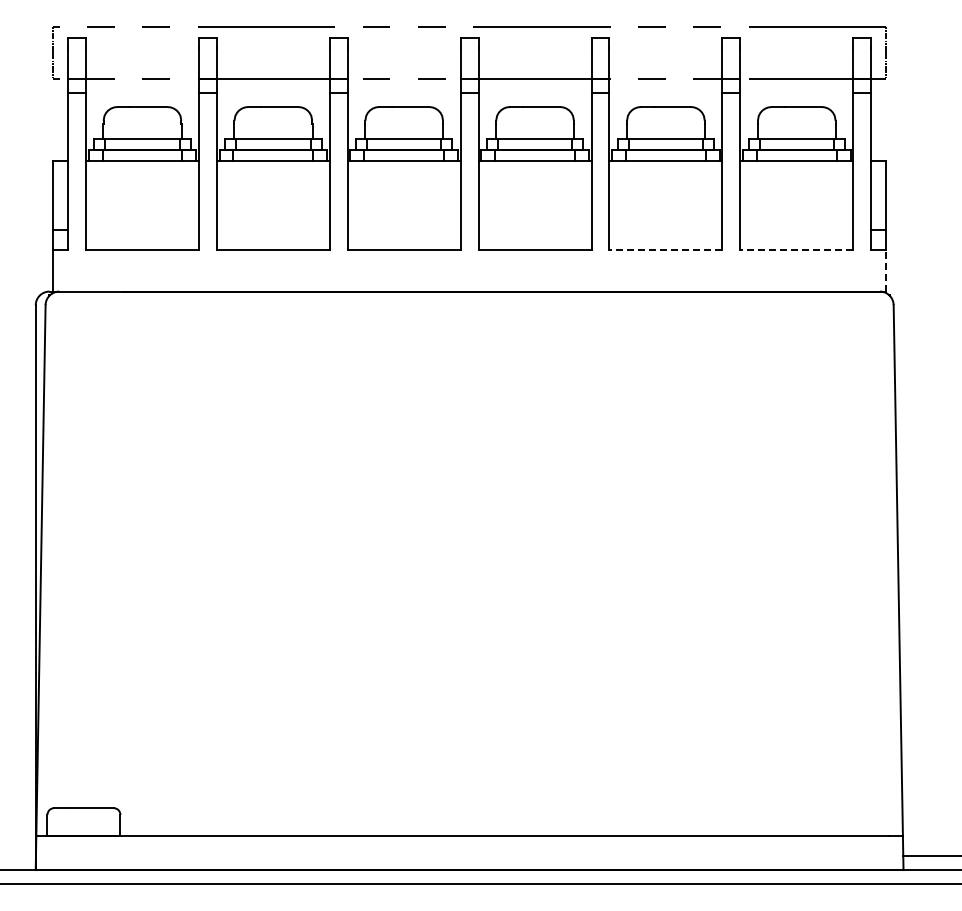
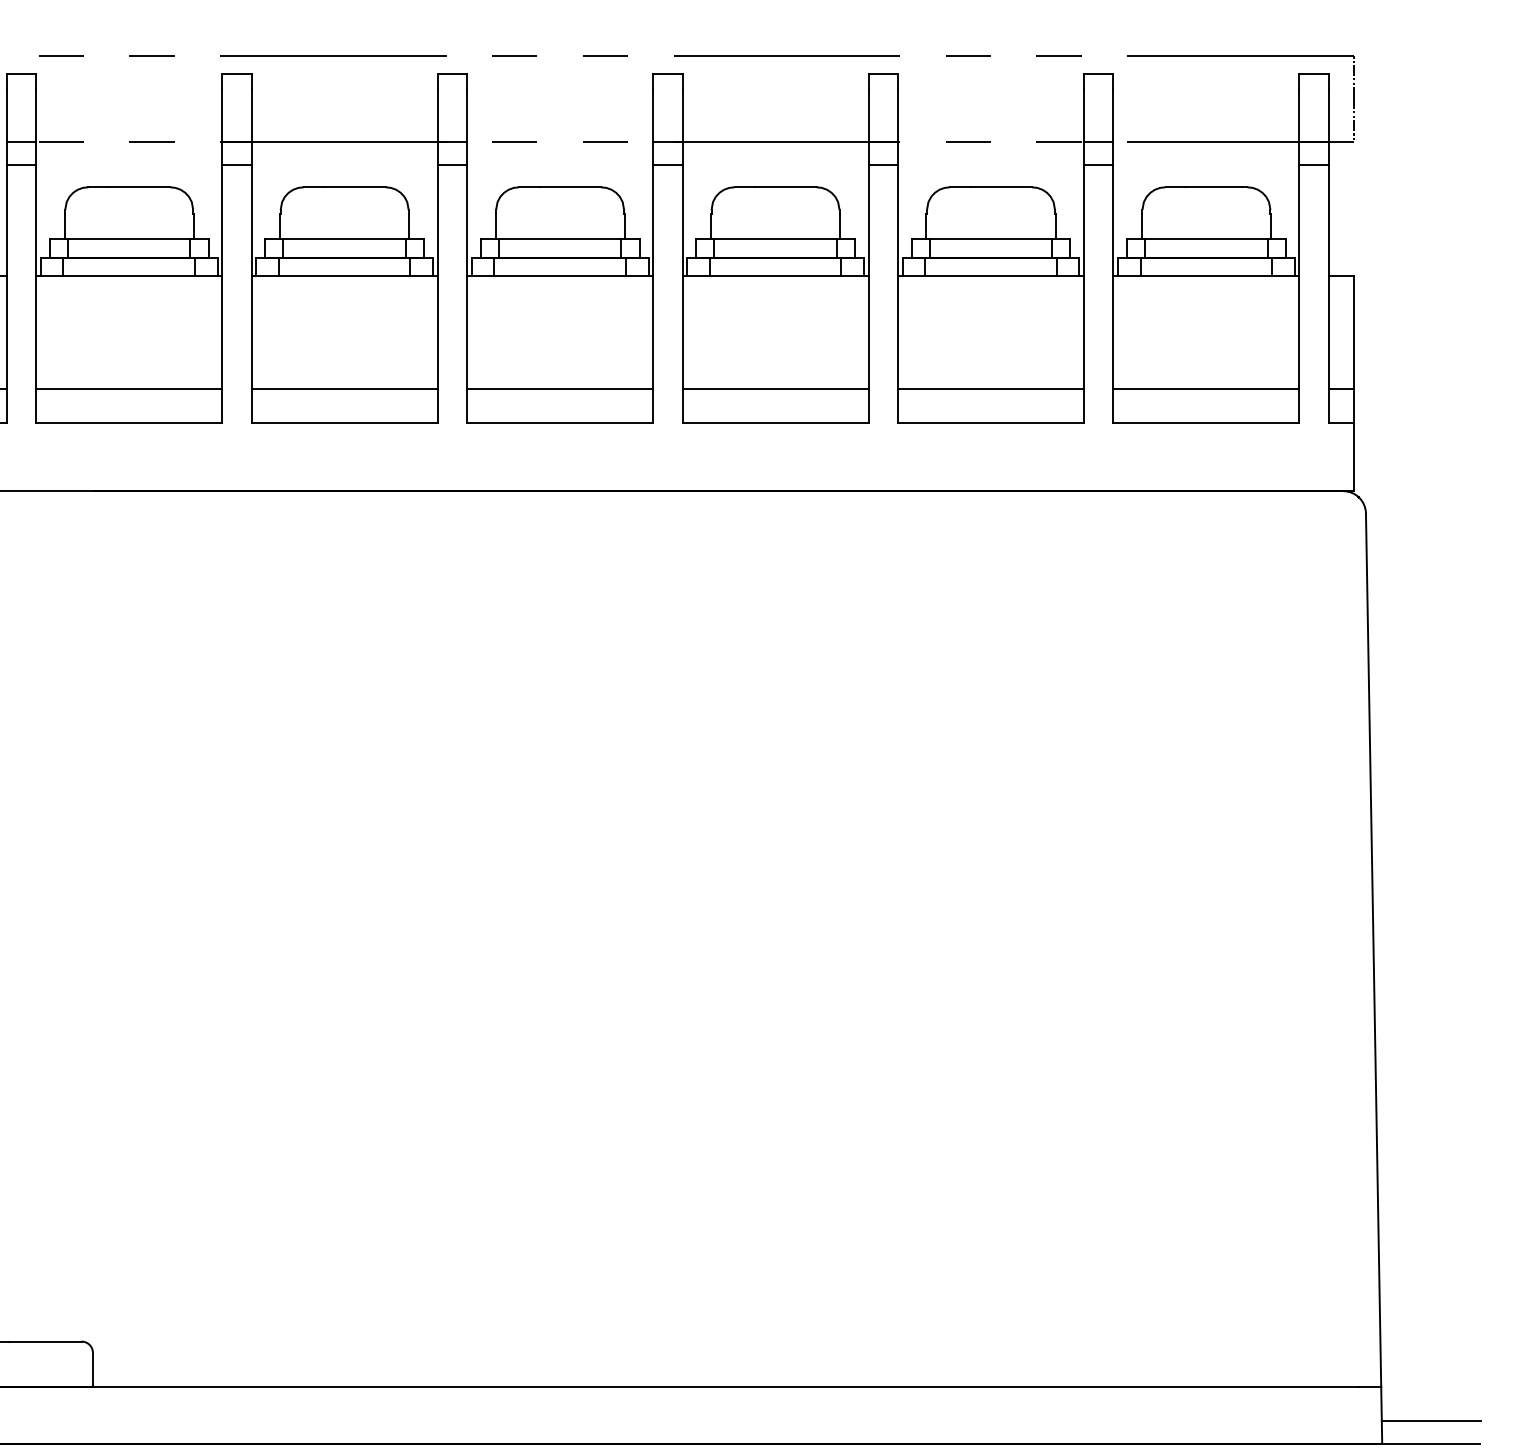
line: (142, 229) -> (129, 388), added
line: (272, 229) -> (343, 388), added
line: (403, 229) -> (558, 388), added
line: (534, 229) -> (774, 388), added
line: (665, 229) -> (990, 388), added
line: (796, 229) -> (1206, 388), added
line: (665, 250) -> (990, 423), dashed -> solid
line: (796, 250) -> (1206, 423), dashed -> solid
line: (886, 270) -> (1354, 456), dashed -> solid

